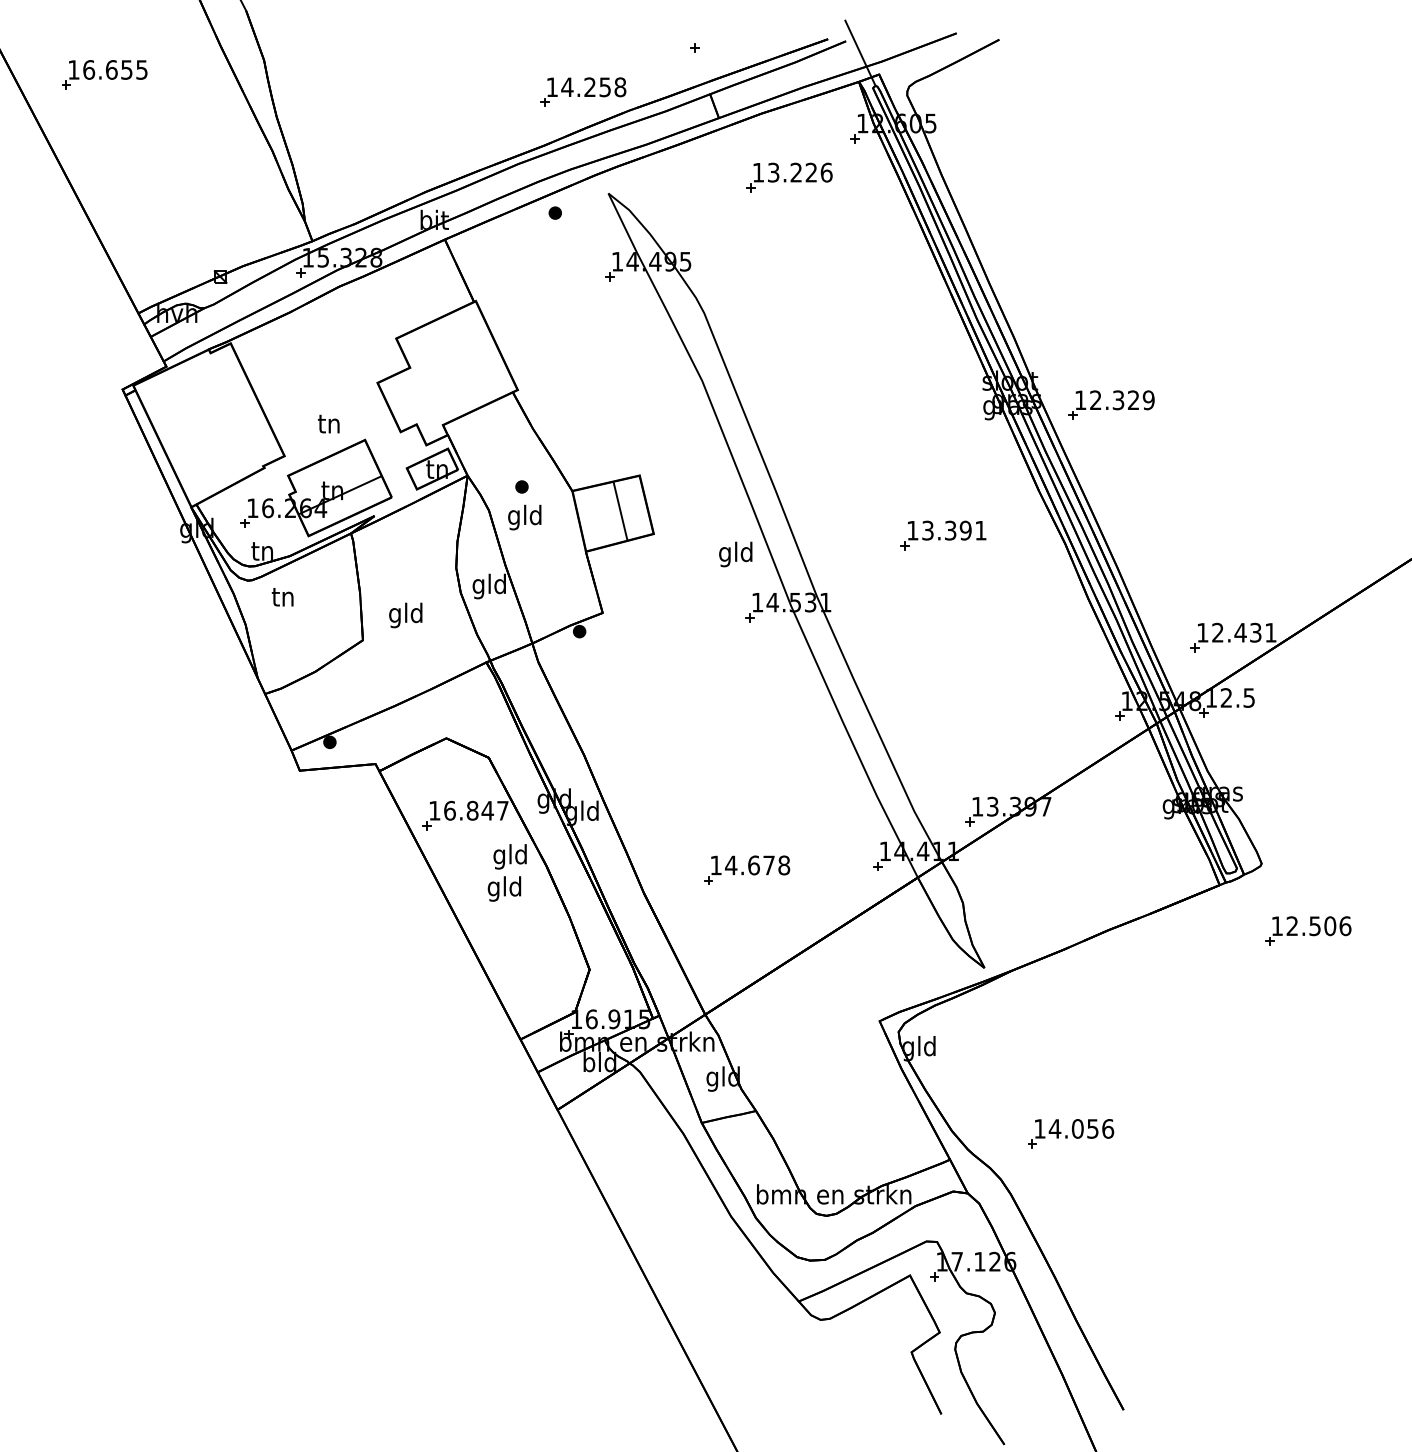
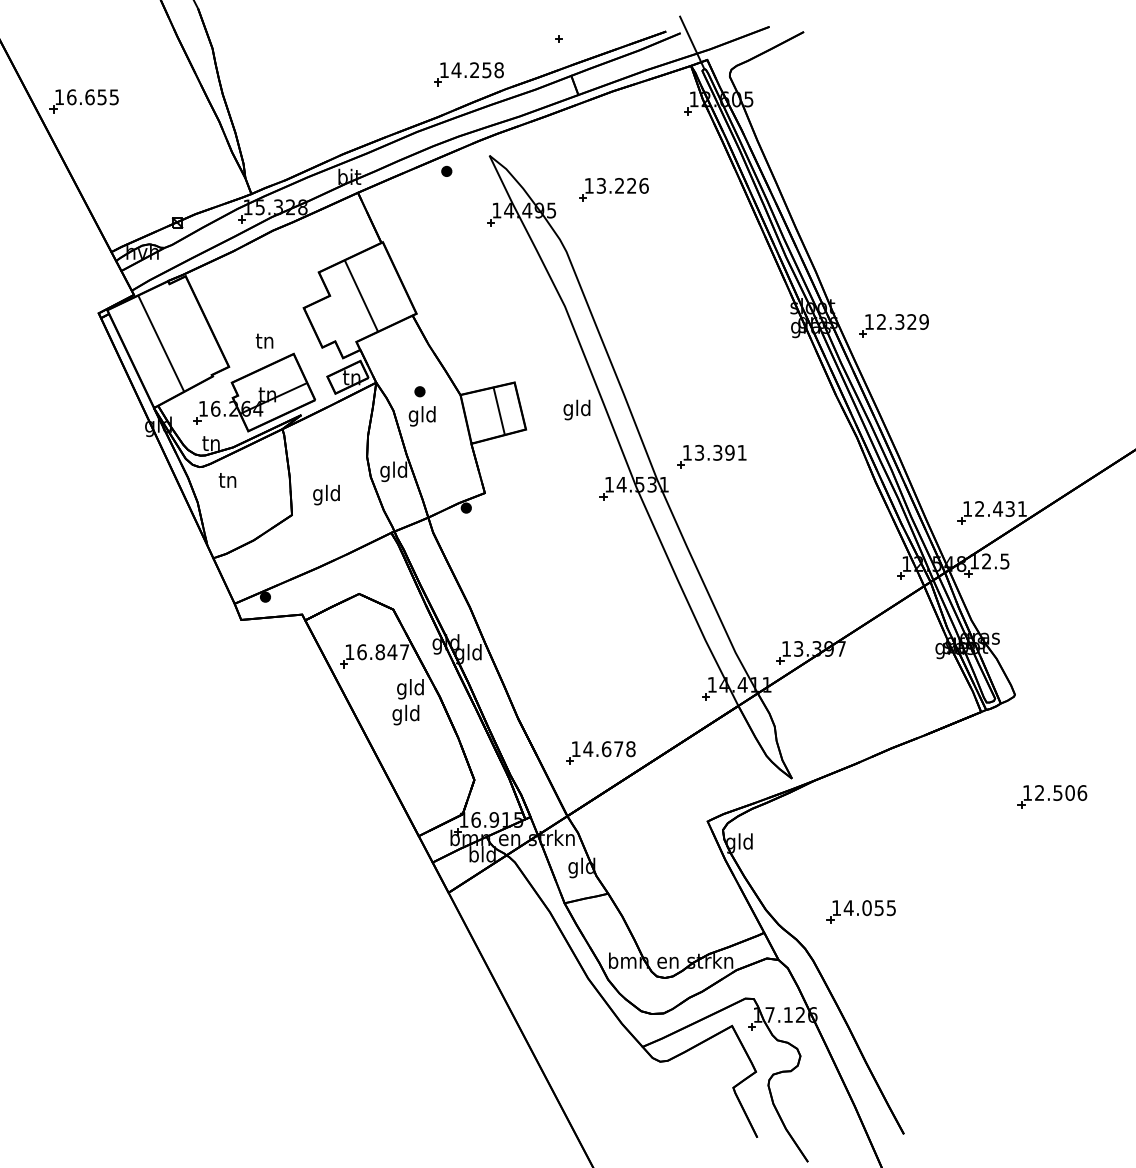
part: (103, 75) -> (83, 101), moved
part: (788, 177) -> (613, 189), moved
line: (449, 368) -> (361, 296), added
line: (200, 427) -> (161, 343), added
part: (942, 535) -> (711, 456), moved
text: (735, 553) -> (576, 409), moved
part: (746, 869) -> (600, 752), moved
part: (1308, 930) -> (1052, 796), moved
text: (1108, 1129) -> (891, 908), 14.056 -> 14.055

